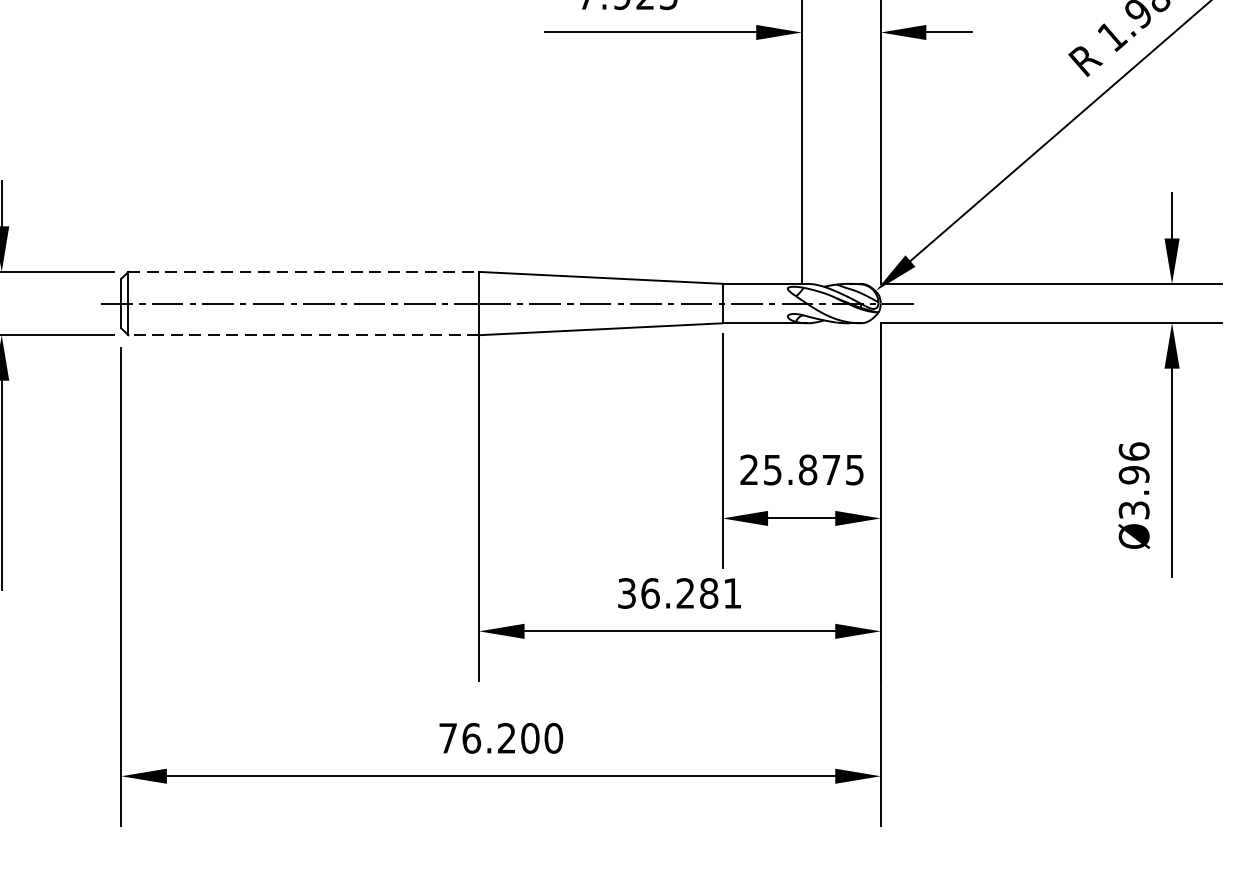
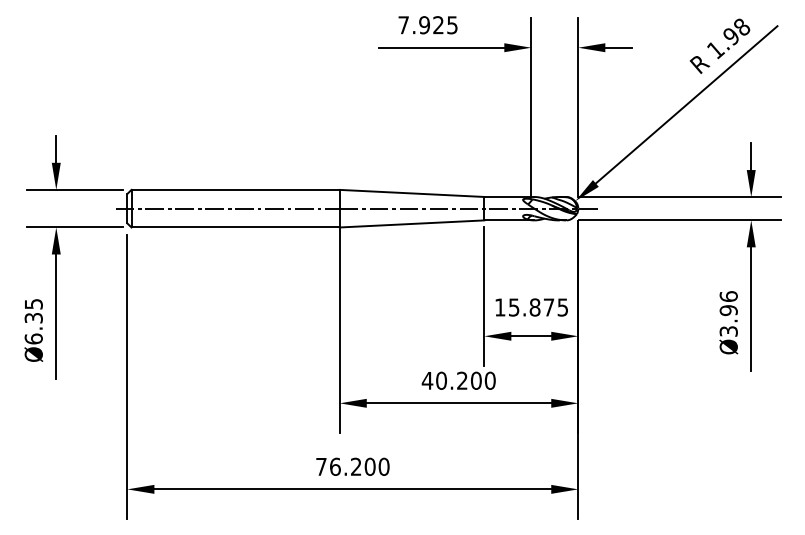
line: (305, 271) -> (236, 189), dashed -> solid
line: (303, 335) -> (235, 227), dashed -> solid
text: (749, 469) -> (500, 307), 25.875 -> 15.875
text: (679, 592) -> (458, 380), 36.281 -> 40.200

